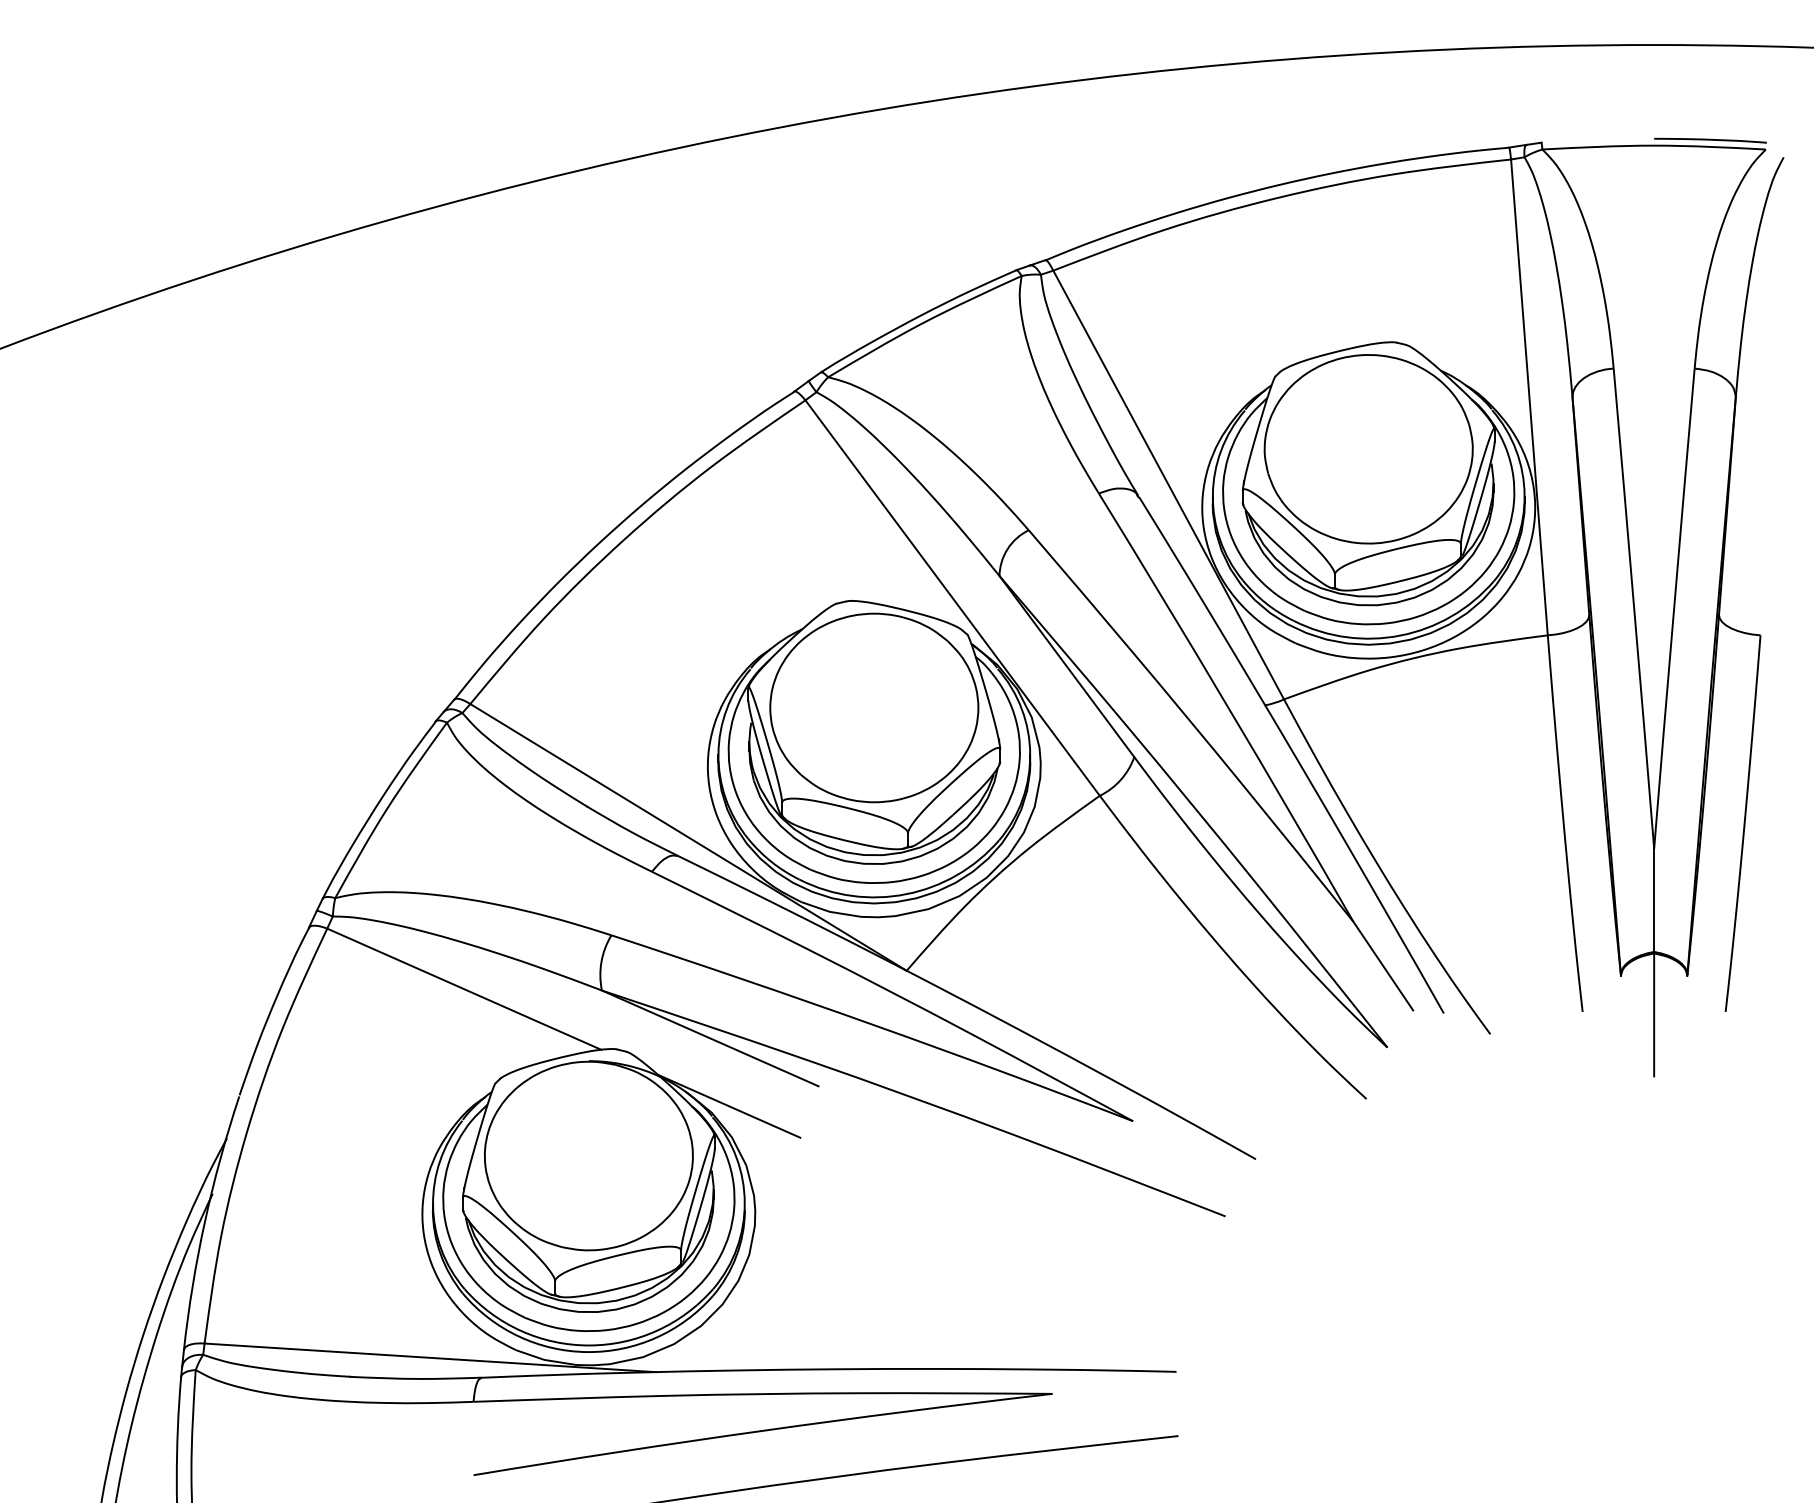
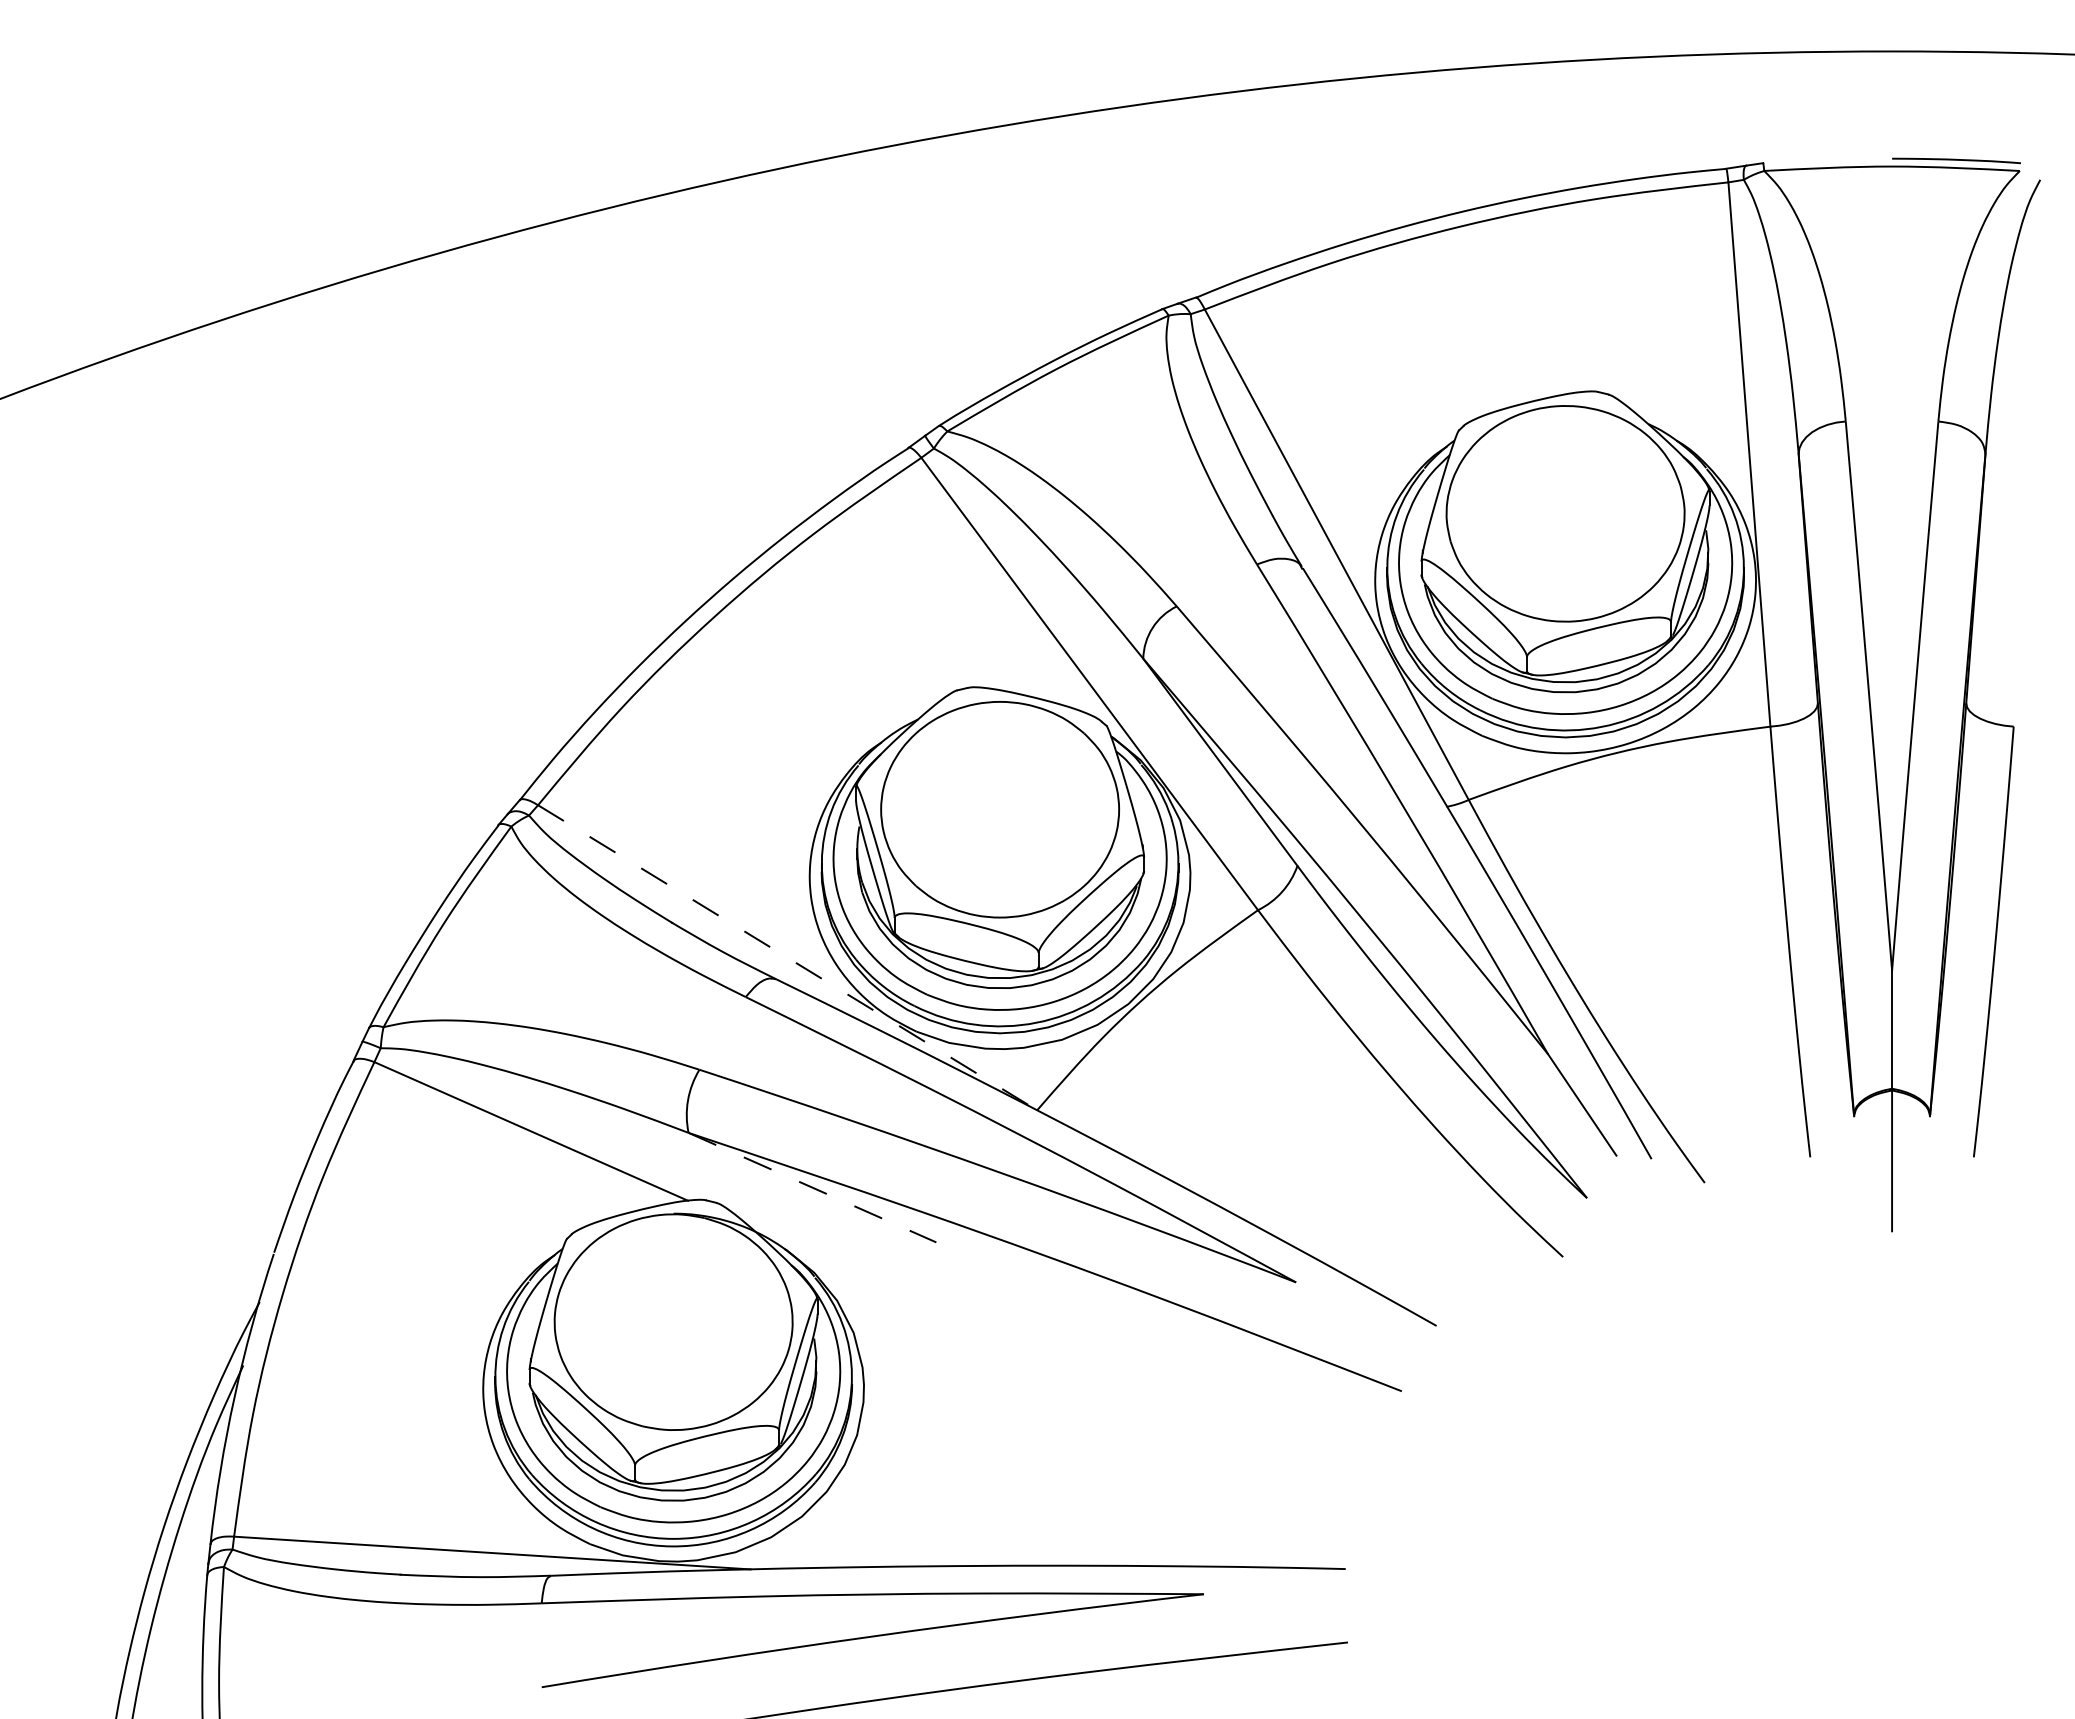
line: (689, 838) -> (788, 958), solid -> dashed
line: (710, 1038) -> (812, 1187), solid -> dashed
line: (728, 1106) -> (833, 1265), removed

